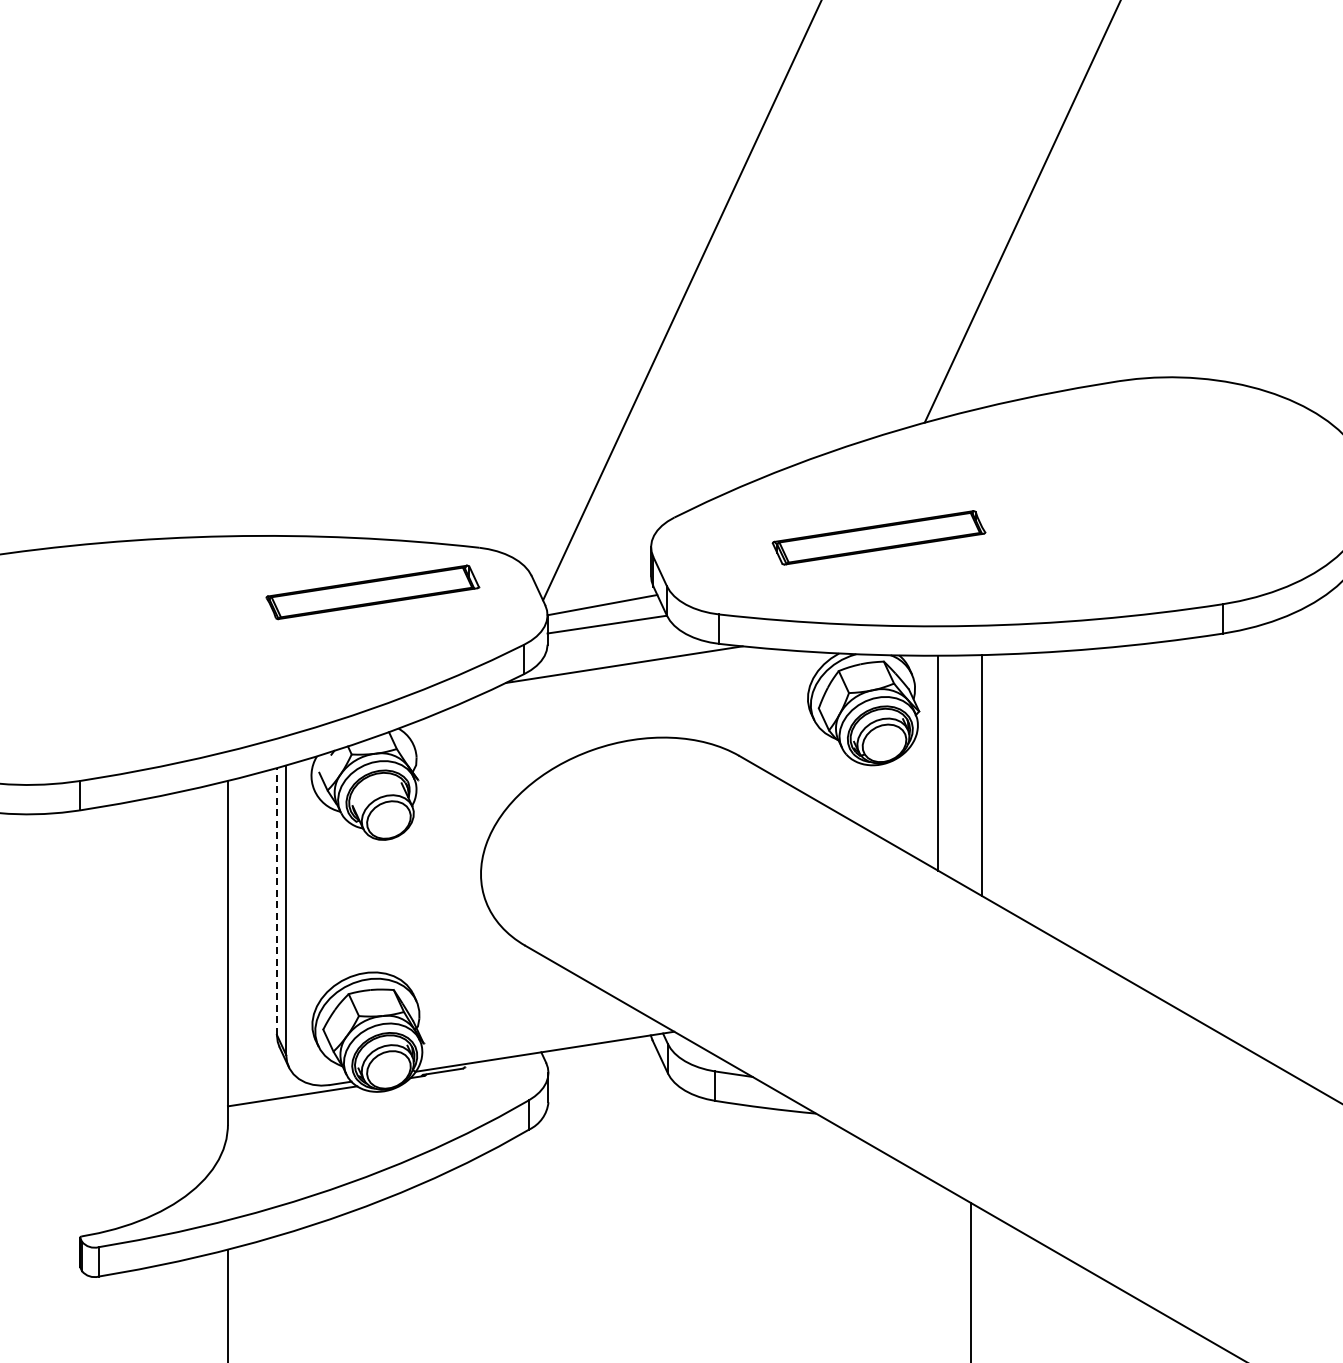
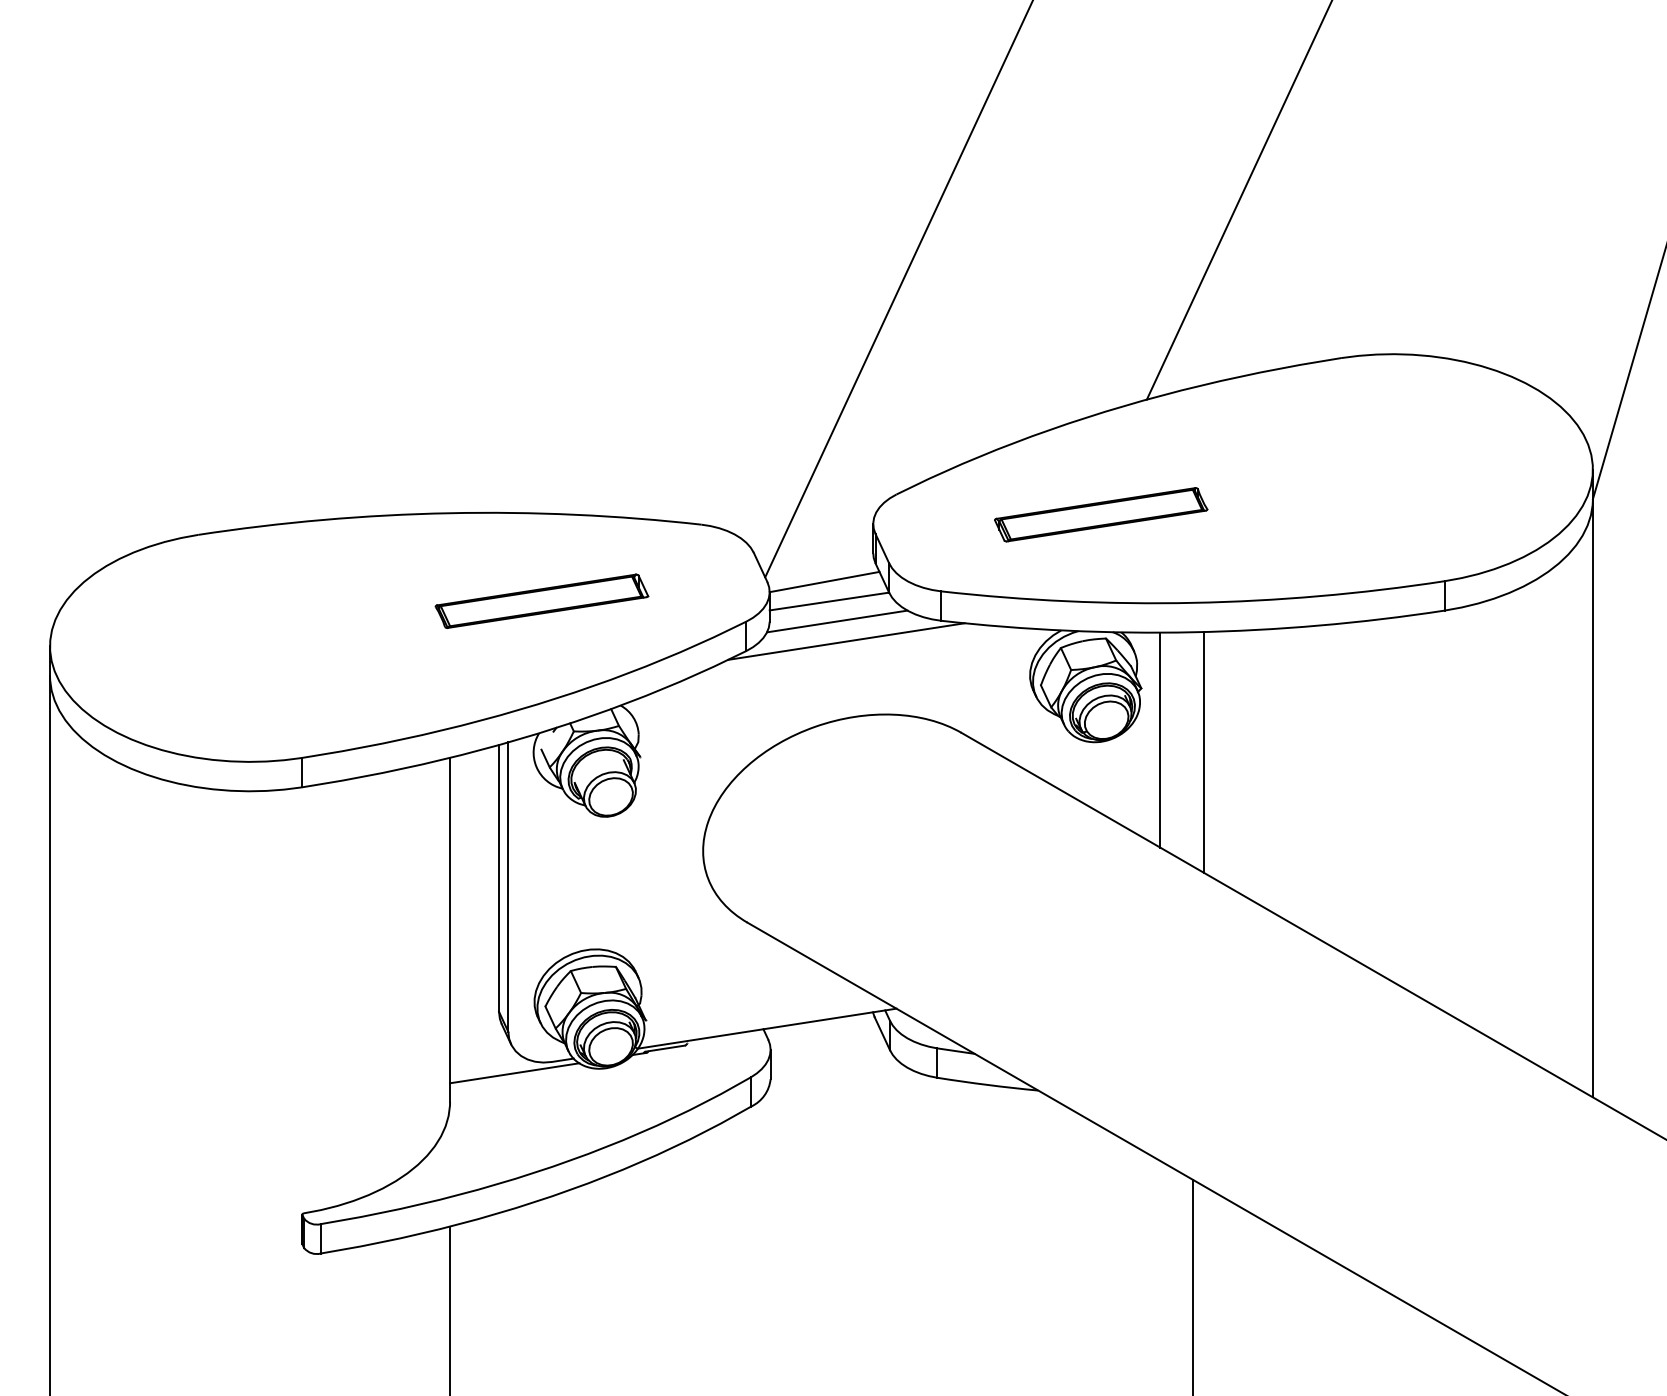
part: (372, 591) -> (541, 600), moved
line: (615, 644) -> (837, 621), added
line: (277, 900) -> (499, 877), dashed -> solid

